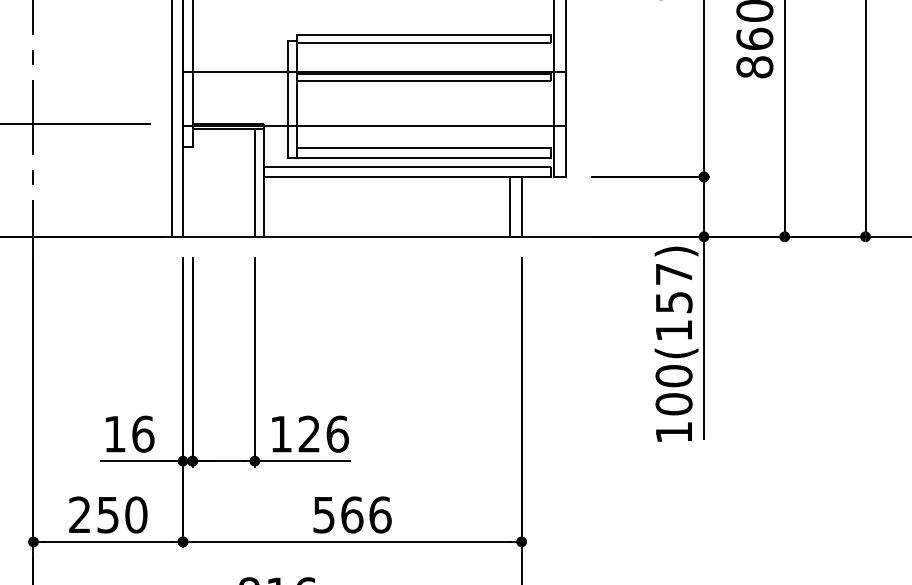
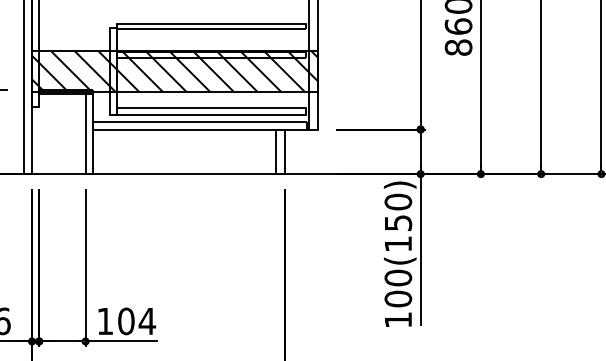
hatch: (373, 99) -> (174, 71), added
text: (673, 274) -> (397, 202), 100(157) -> 100(150)
text: (323, 433) -> (136, 320), 126 -> 104

